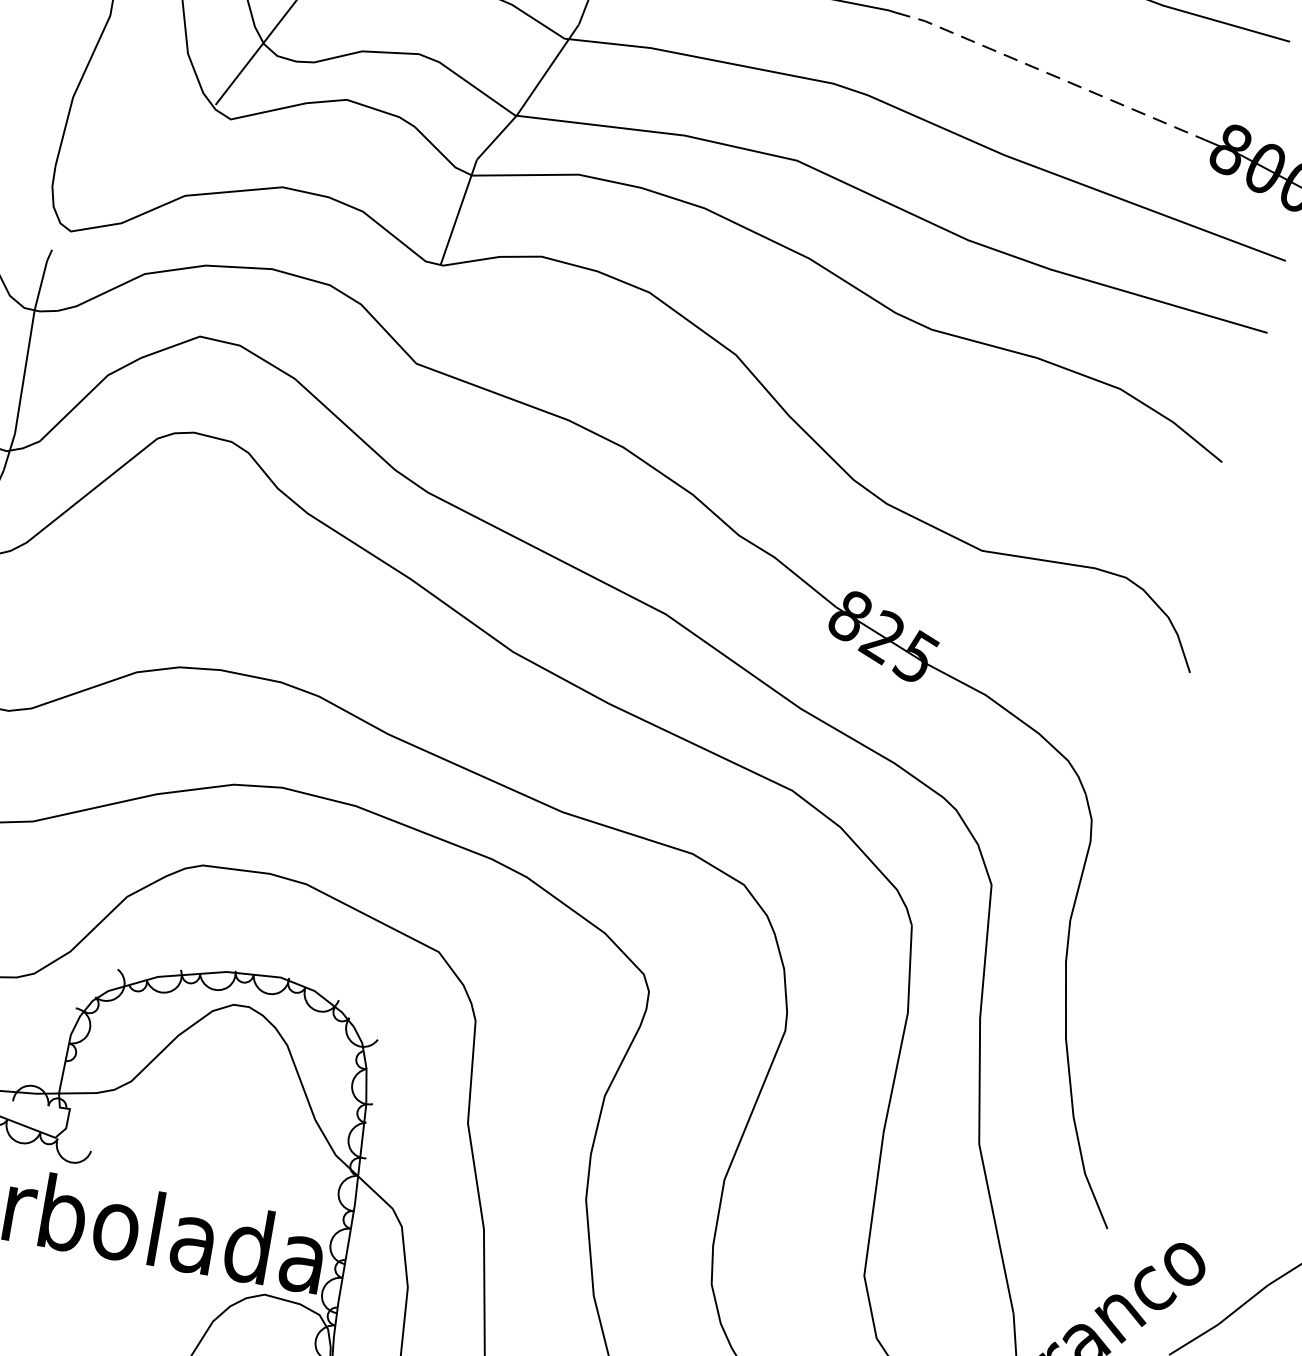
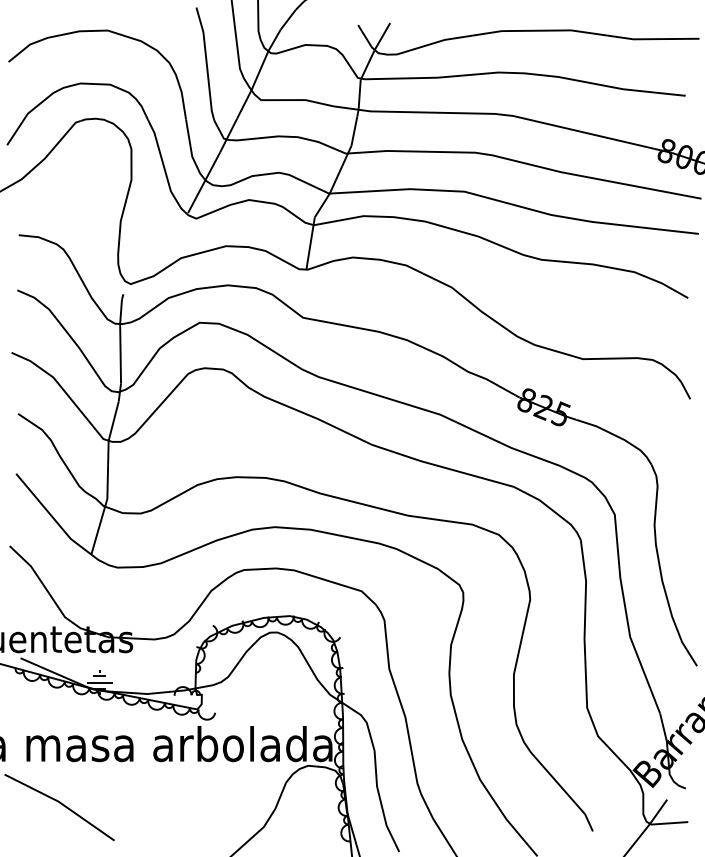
line: (1051, 74) -> (576, 130), dashed -> solid

